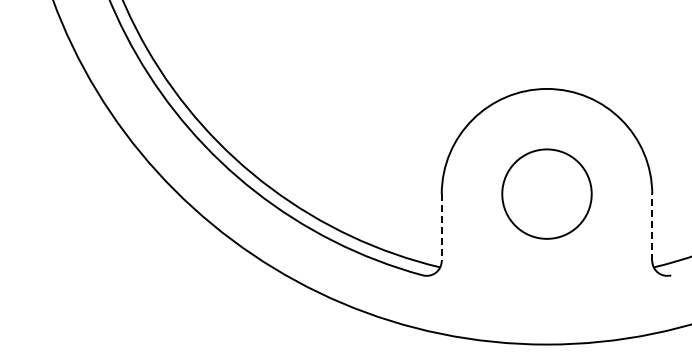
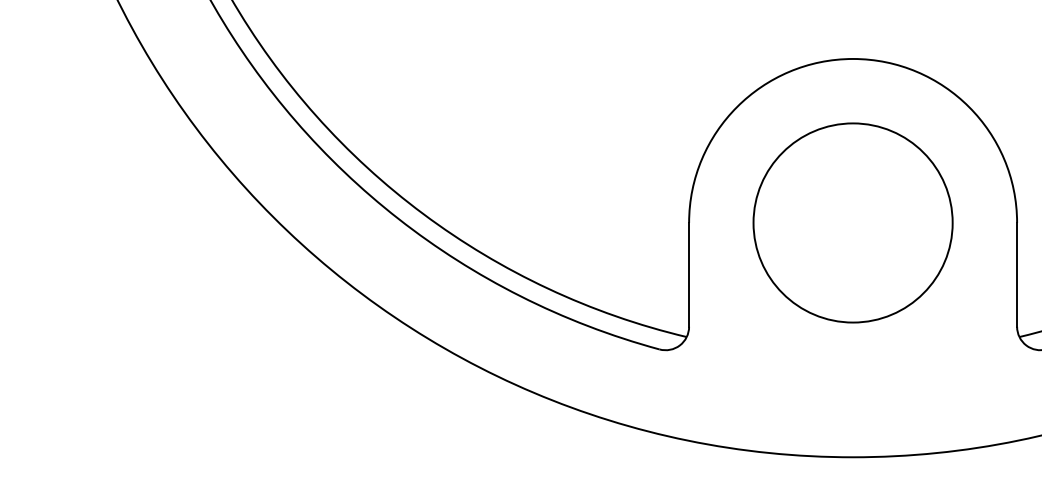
circle: (546, 193) -> (852, 221), size x1.43
line: (652, 227) -> (1017, 274), dashed -> solid
line: (441, 228) -> (688, 276), dashed -> solid

